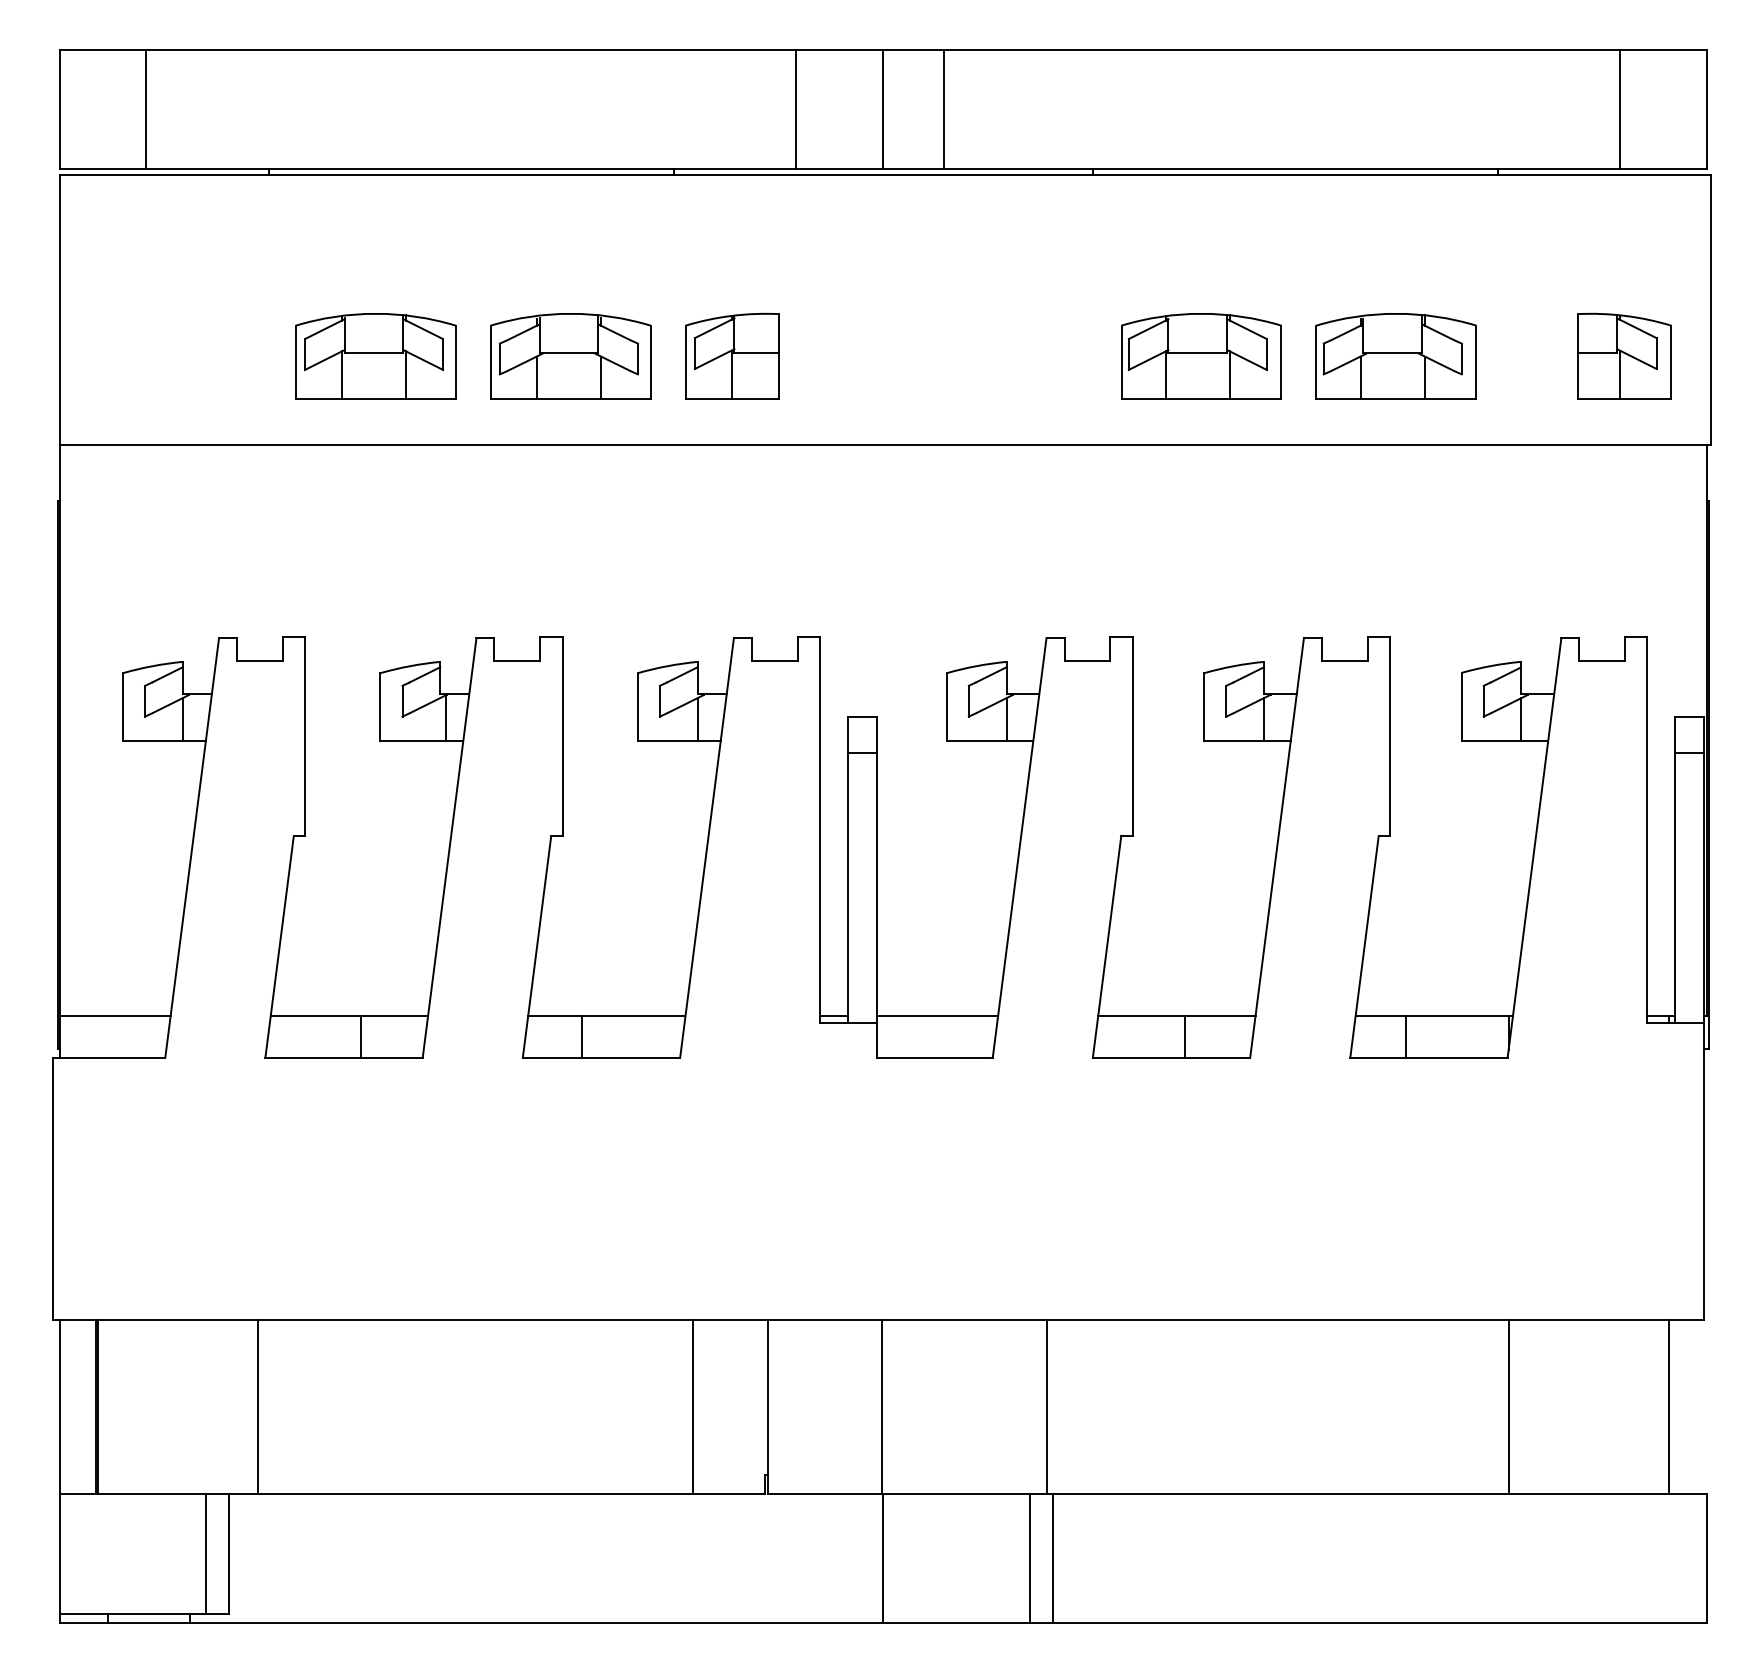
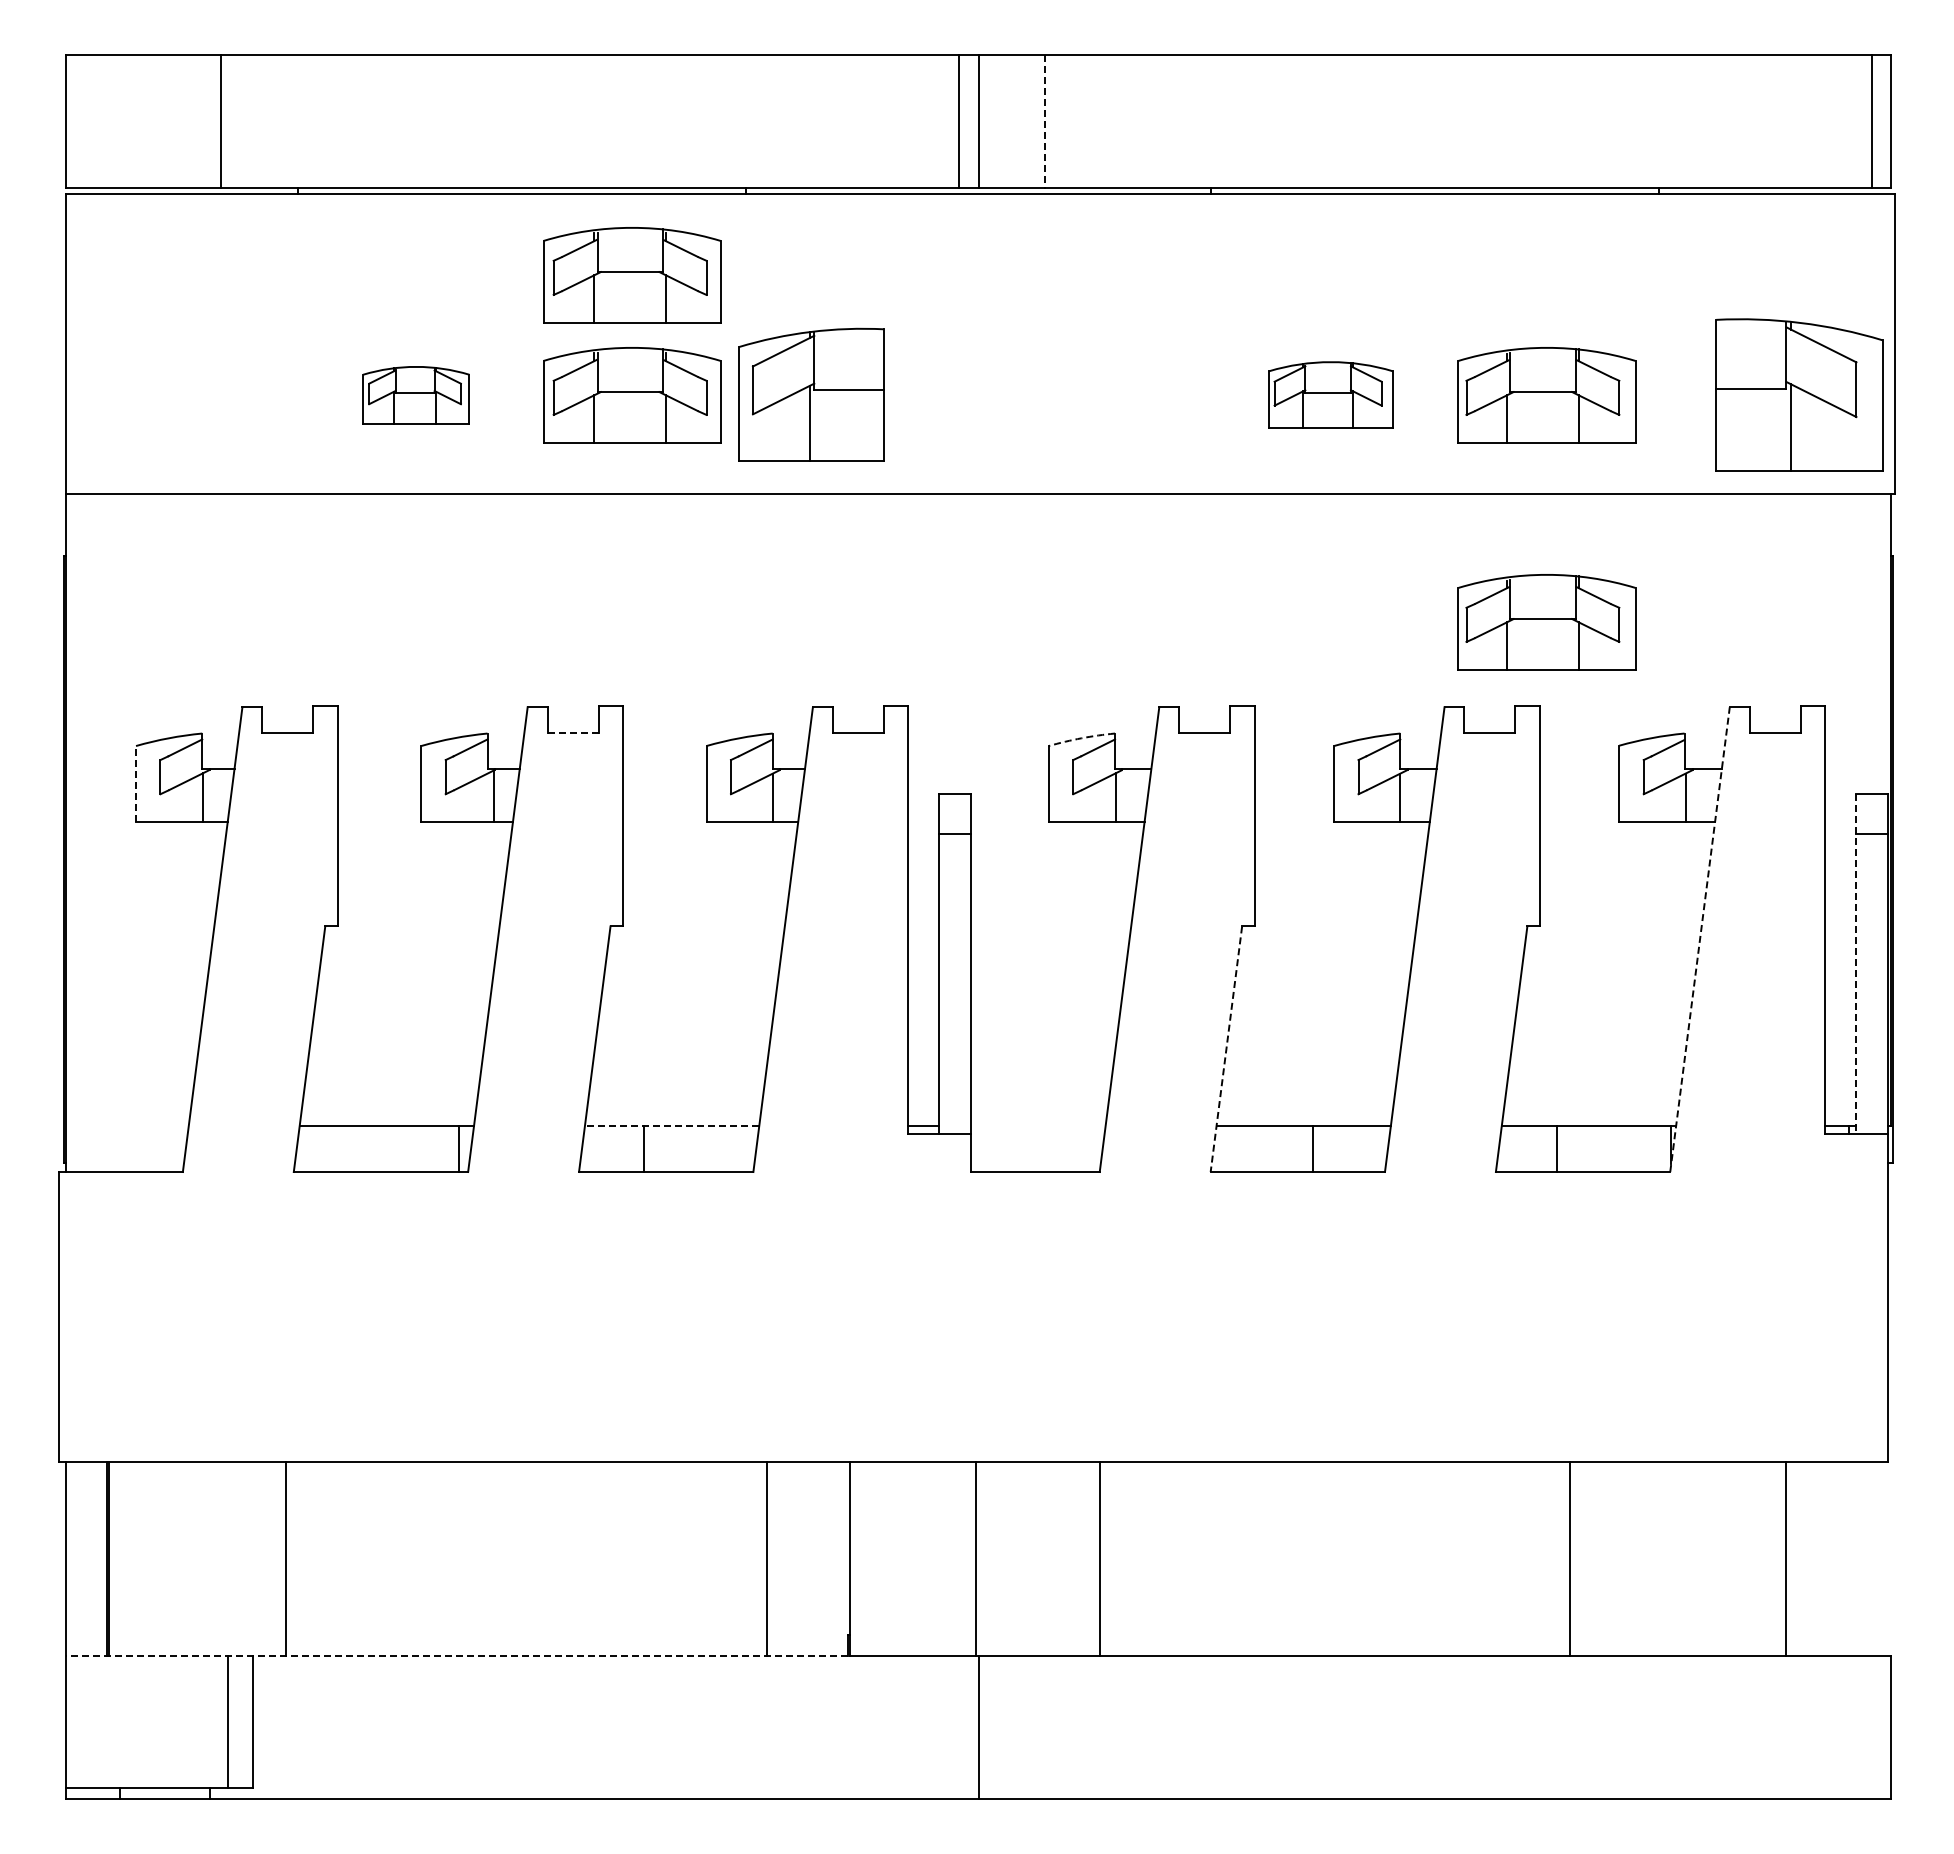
line: (146, 109) -> (221, 121), moved
line: (796, 109) -> (959, 121), moved
line: (1620, 109) -> (1872, 121), moved
line: (943, 110) -> (1045, 122), solid -> dashed
part: (571, 248) -> (632, 275), added
part: (376, 356) -> (416, 395), size x0.6
part: (732, 356) -> (811, 395), size x1.4
part: (1201, 356) -> (1330, 395), size x0.7
part: (1624, 356) -> (1799, 395), size x1.6
part: (1395, 561) -> (1546, 622), added
line: (517, 660) -> (573, 732), solid -> dashed
arc: (976, 666) -> (1081, 738), solid -> dashed
line: (123, 706) -> (136, 783), solid -> dashed
line: (1534, 847) -> (1700, 939), solid -> dashed
line: (1674, 869) -> (1855, 963), solid -> dashed
line: (1107, 947) -> (1226, 1049), solid -> dashed
line: (114, 1016) -> (126, 1126), removed
line: (606, 1016) -> (671, 1126), solid -> dashed
line: (937, 1016) -> (1038, 1126), removed
line: (360, 1037) -> (458, 1149), moved
line: (1046, 1406) -> (1099, 1558), moved
line: (1508, 1406) -> (1570, 1558), moved
line: (1668, 1406) -> (1785, 1558), moved
line: (412, 1493) -> (456, 1655), solid -> dashed
line: (1029, 1558) -> (1140, 1726), removed
line: (1052, 1558) -> (1165, 1726), removed

